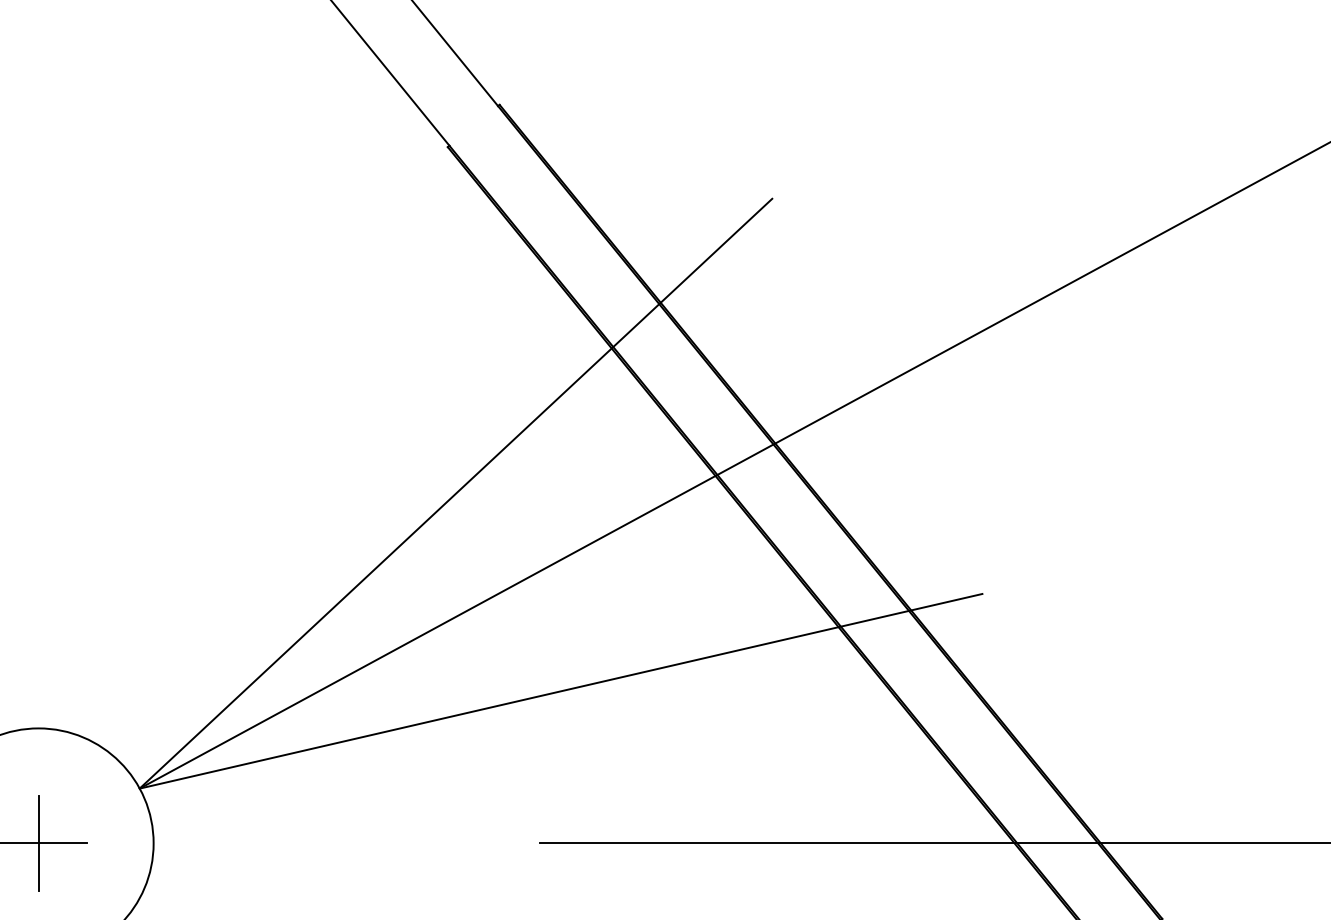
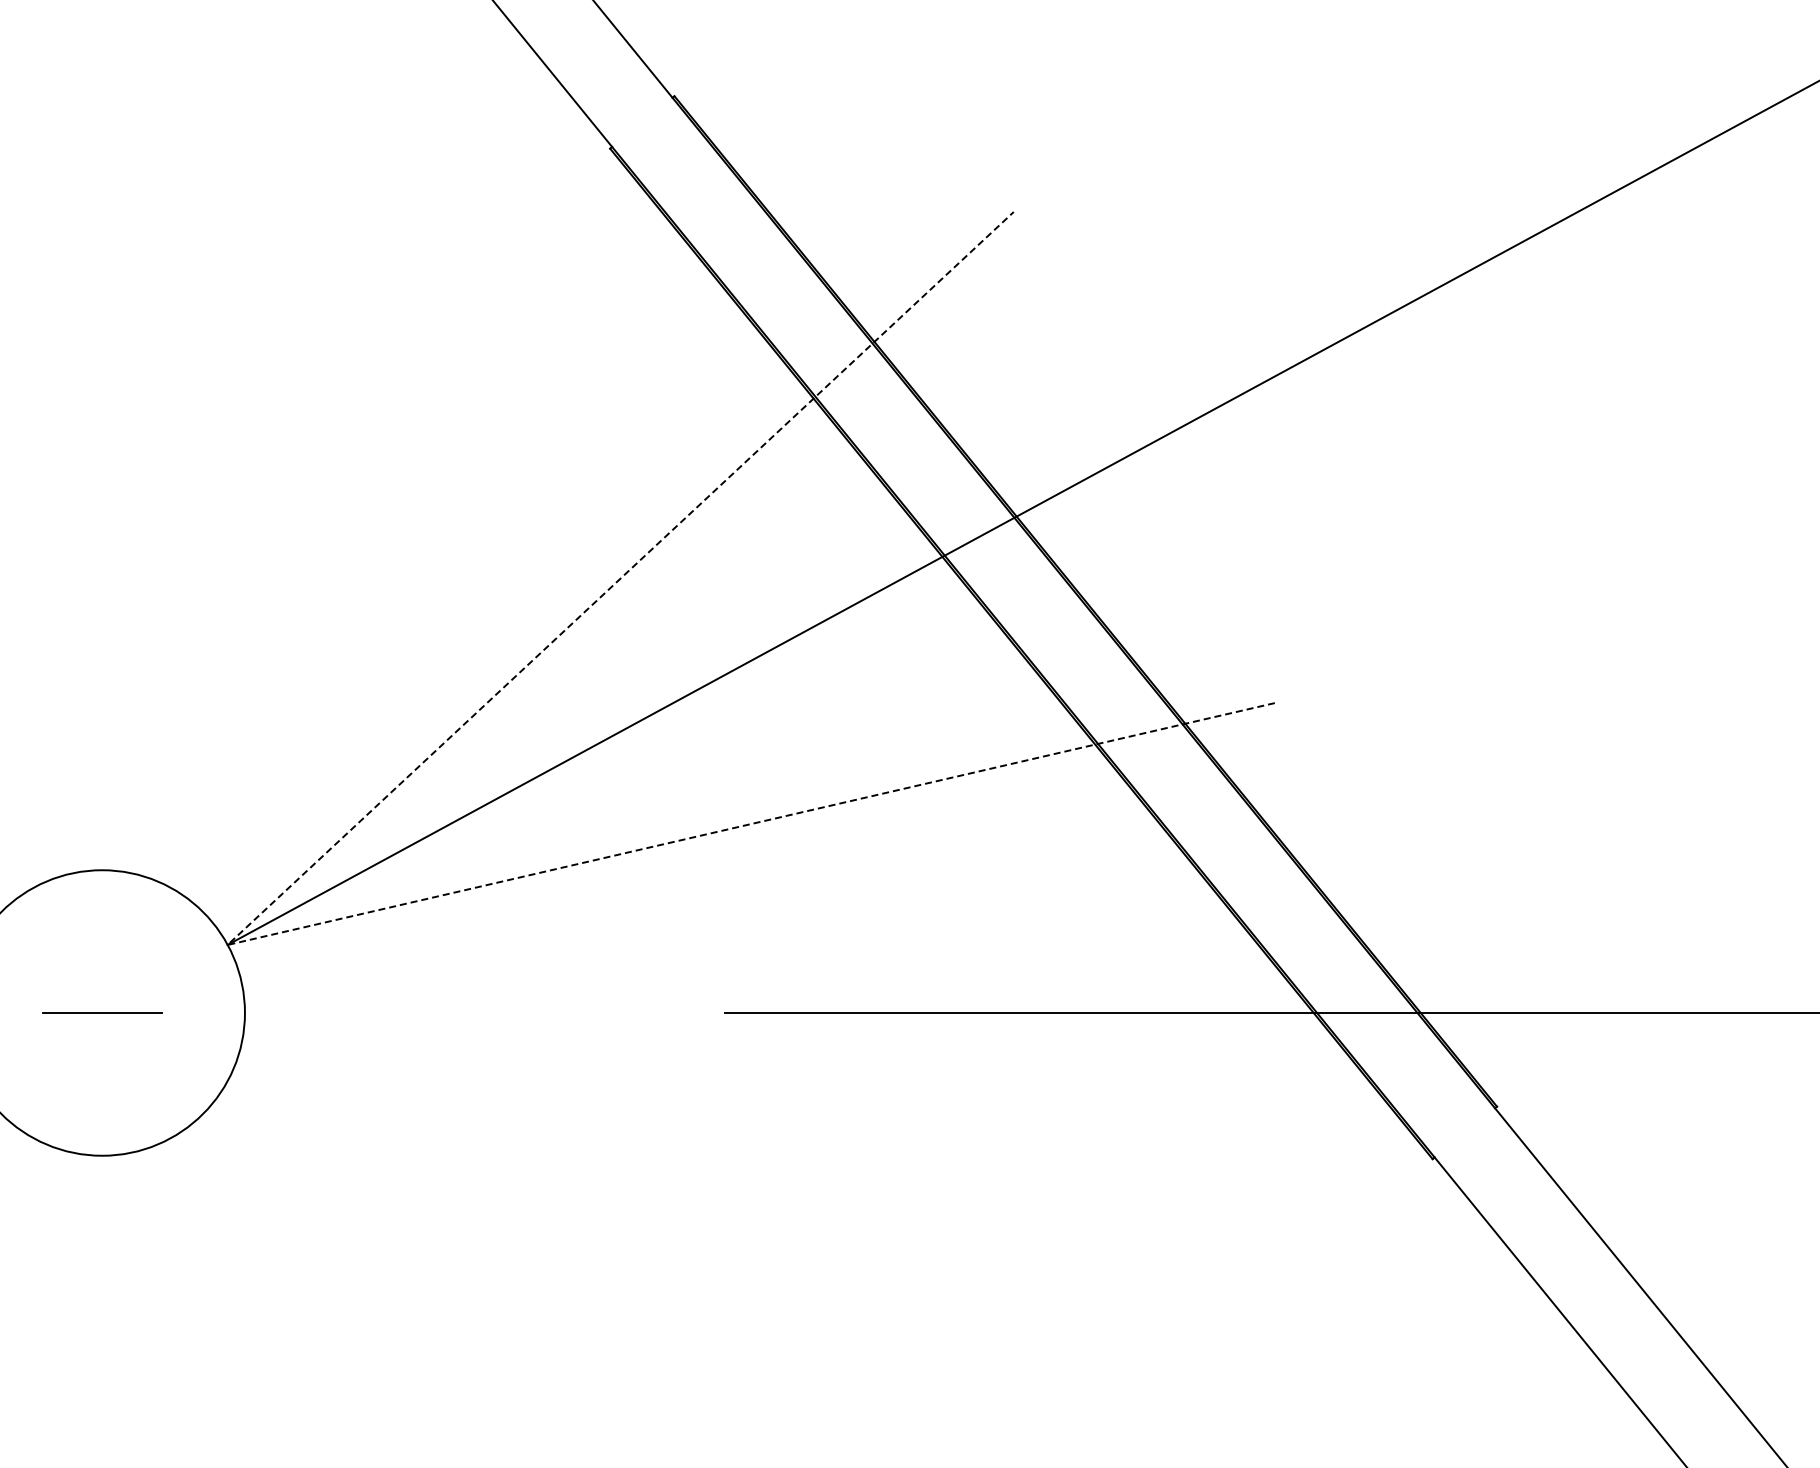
line: (139, 789) -> (227, 945), solid -> dashed
line: (38, 843) -> (102, 1012), removed

